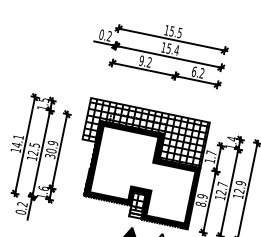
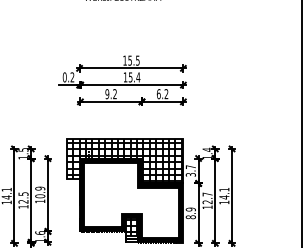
text: (50, 156) -> (40, 201), 30.9 -> 10.9
text: (209, 160) -> (190, 174), 1.7 -> 3.7
text: (240, 187) -> (224, 193), 12.9 -> 14.1

